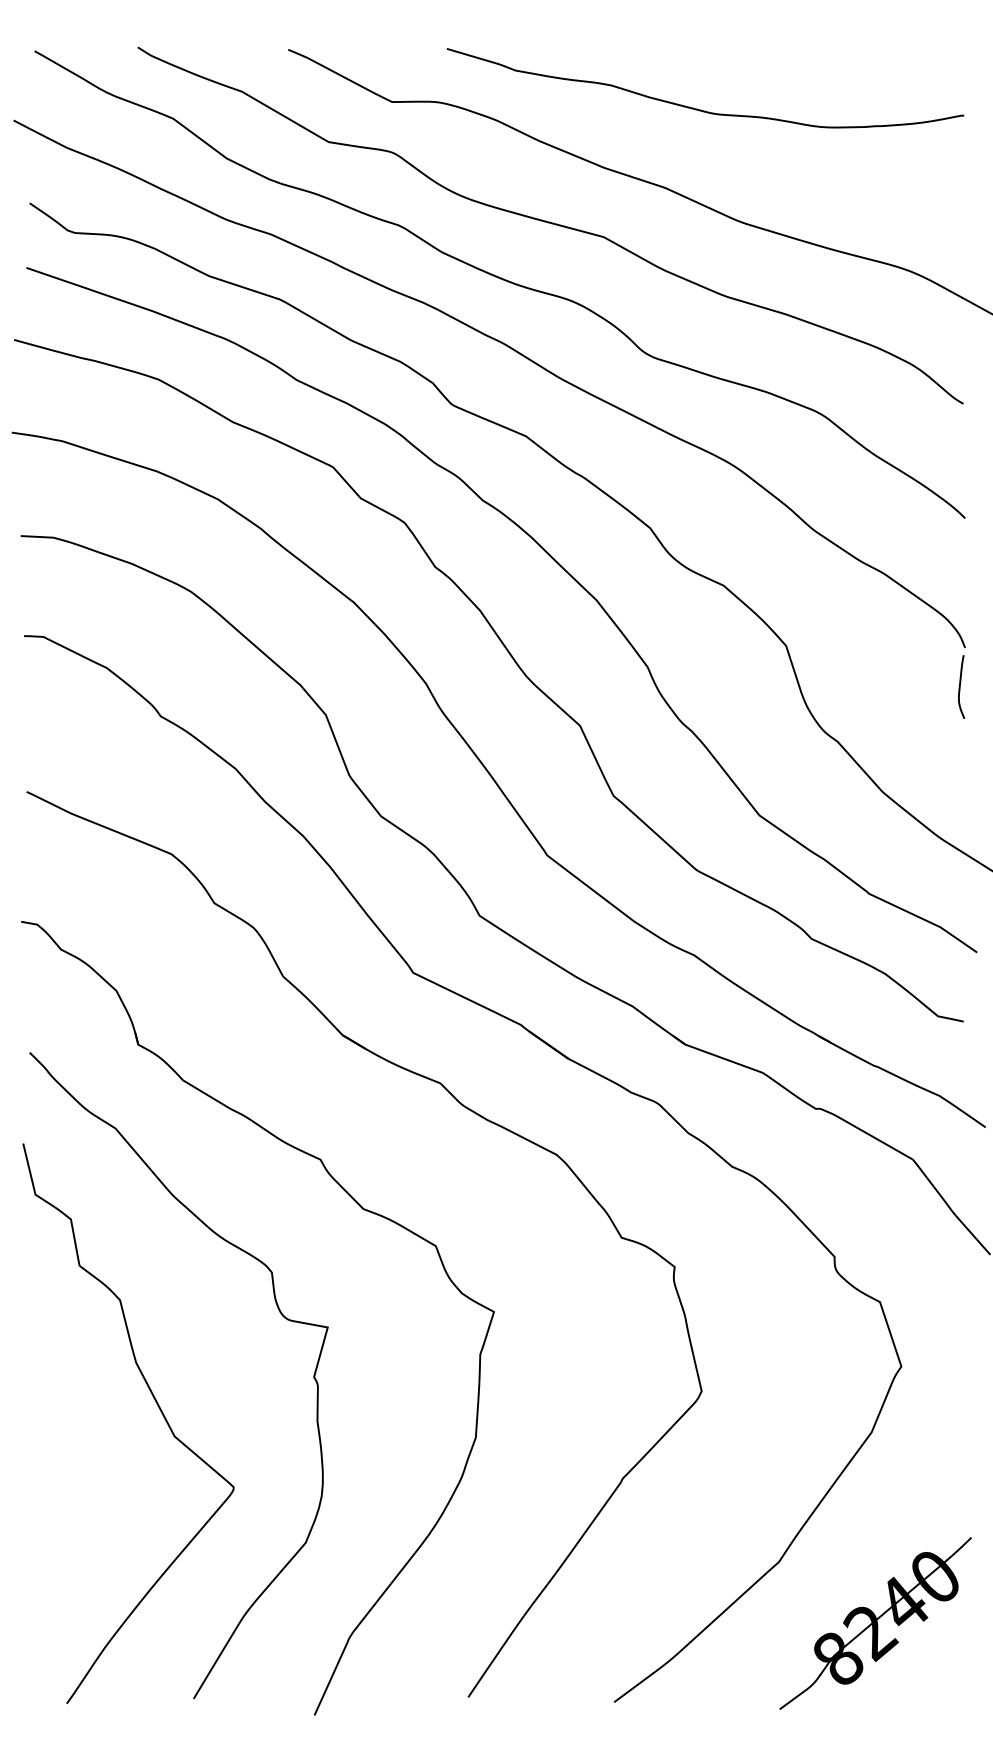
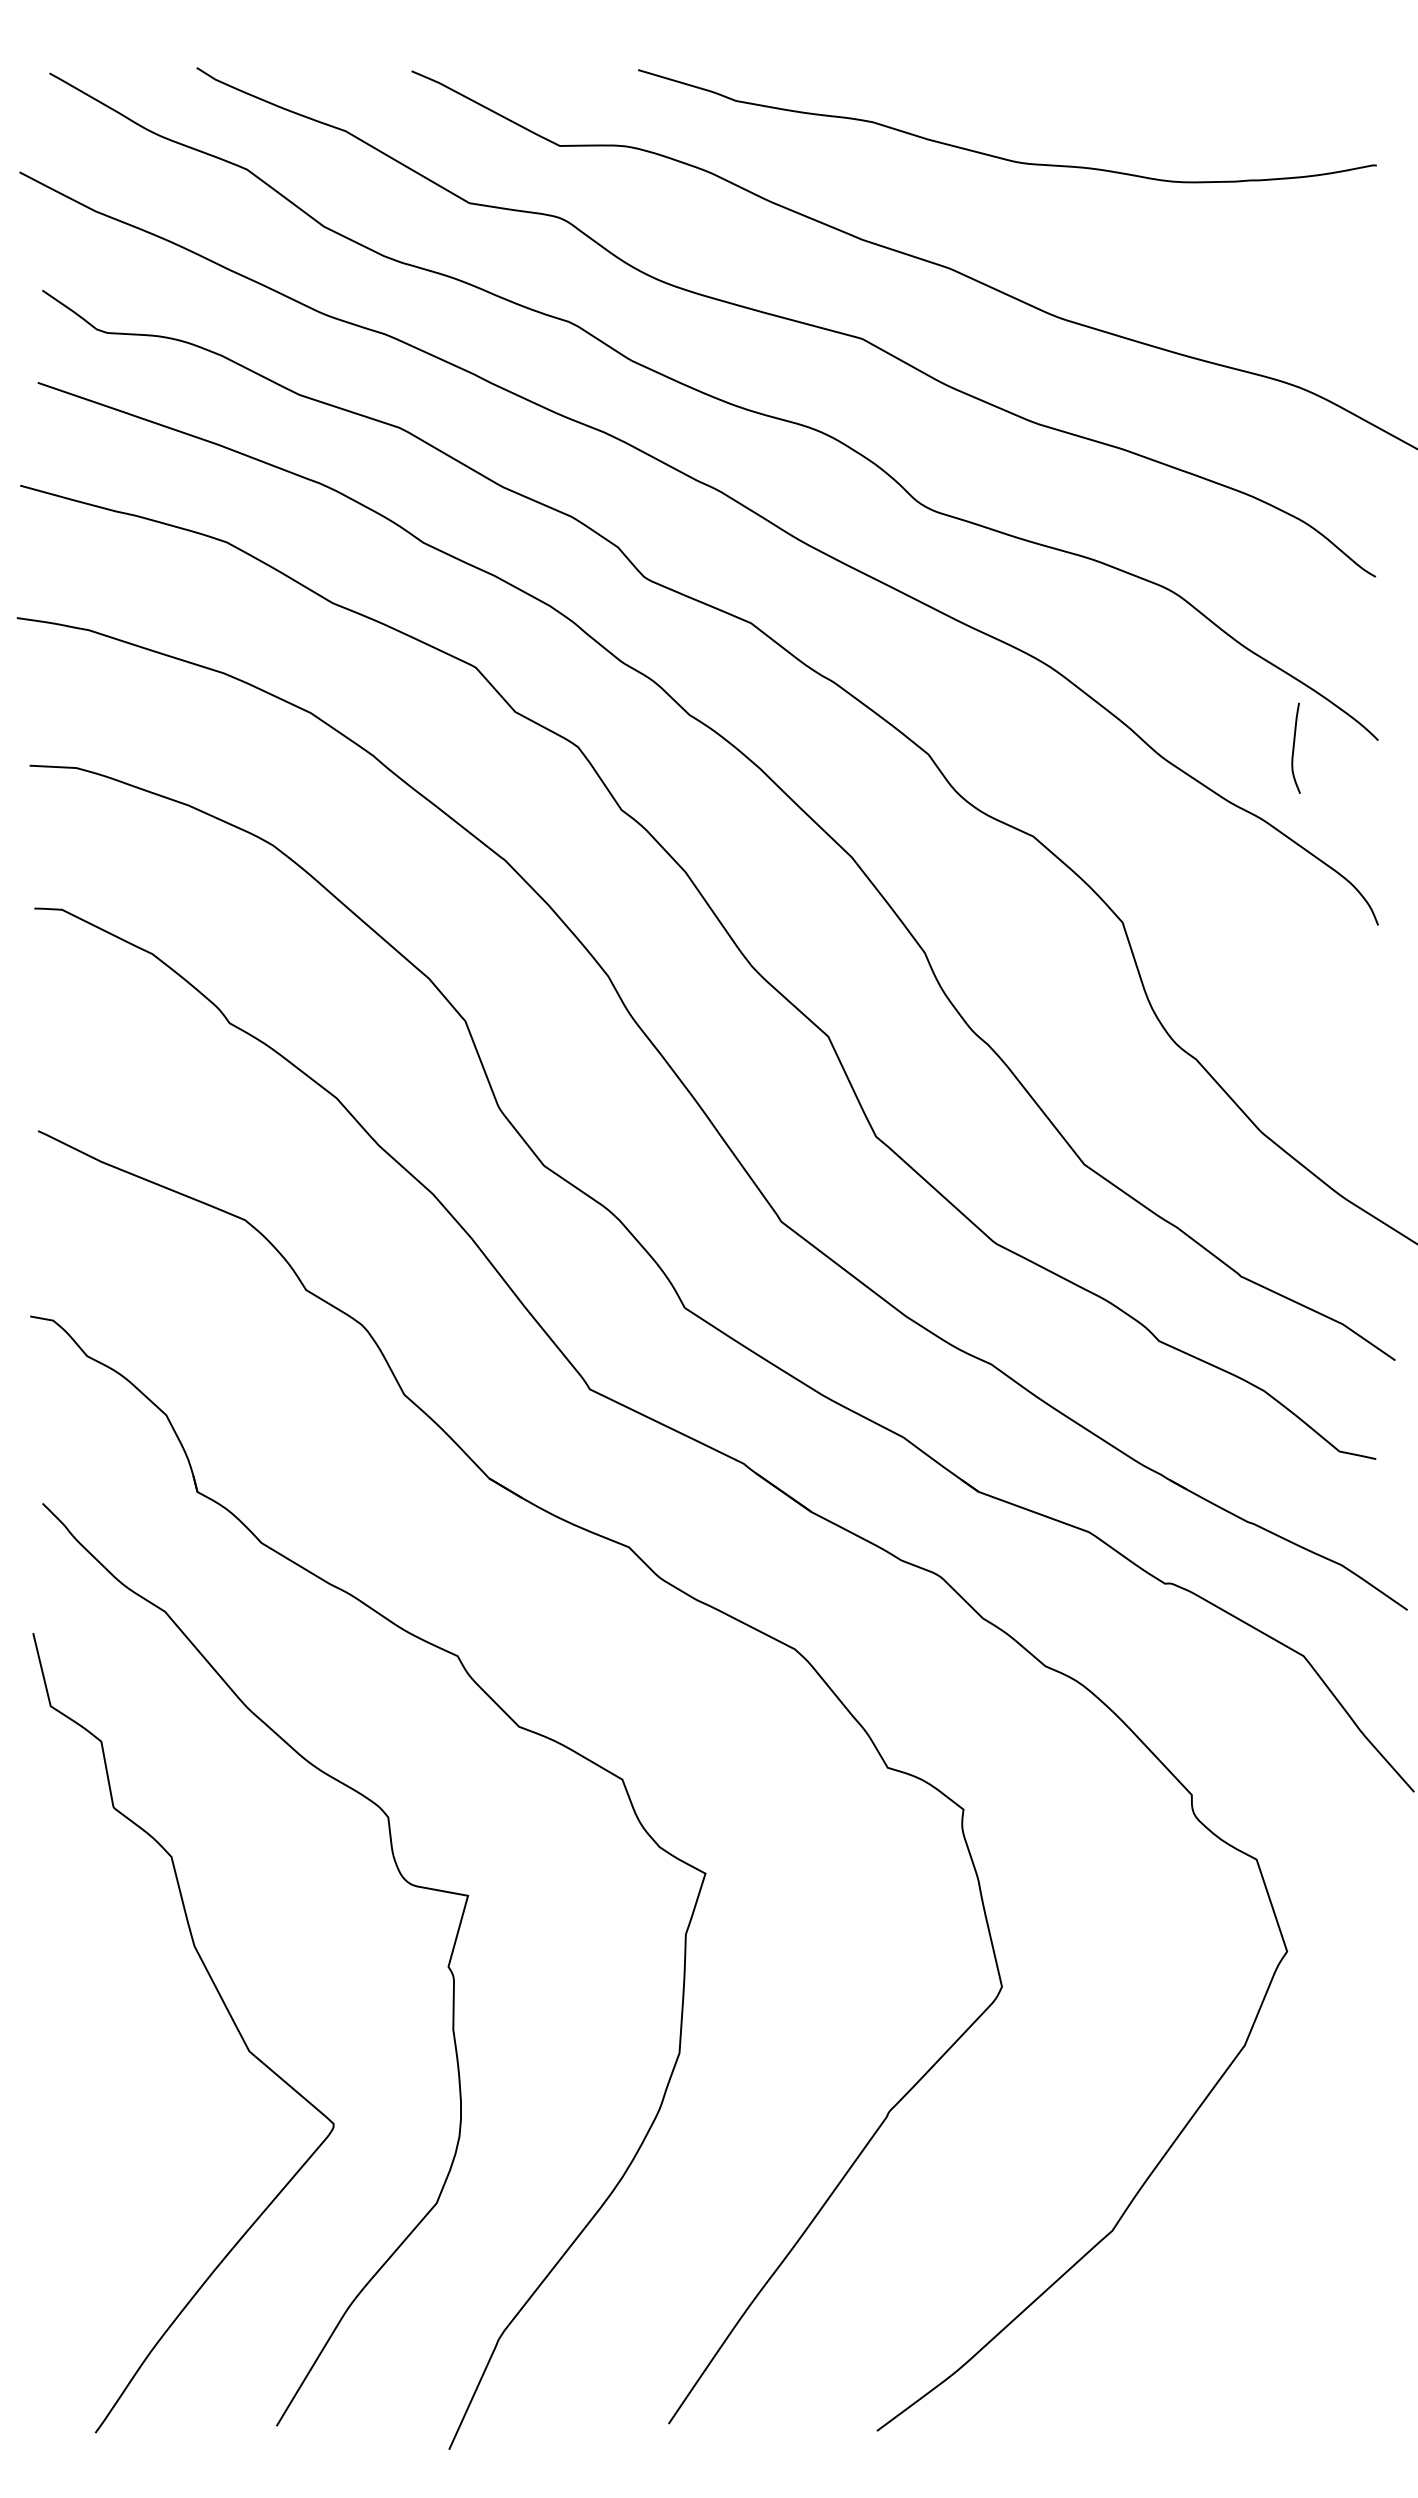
curve: (960, 686) -> (1294, 747), moved
part: (875, 1623) -> (1250, 2318), removed

